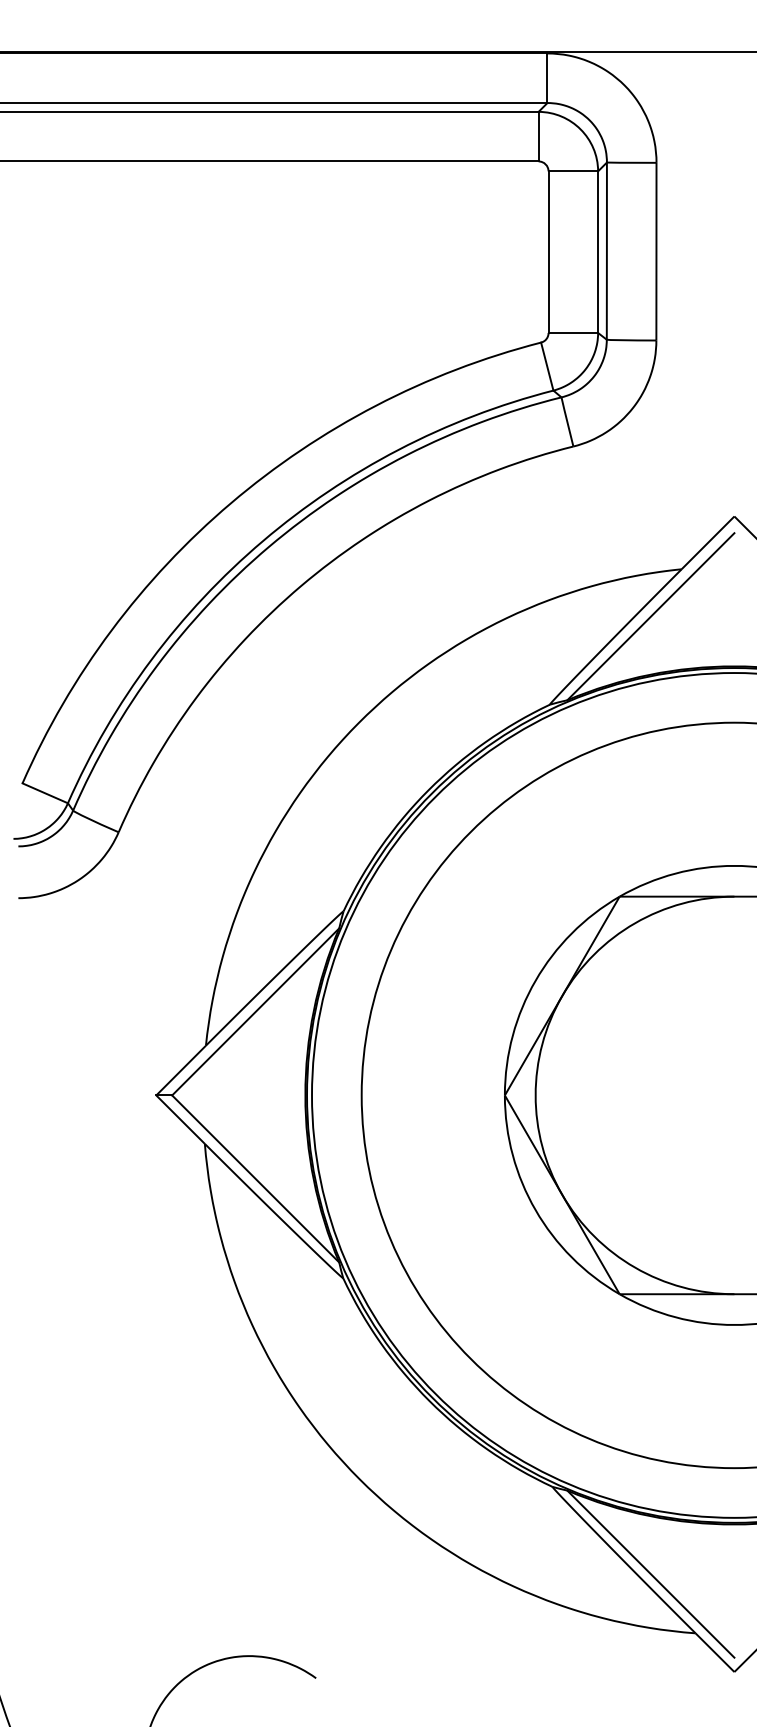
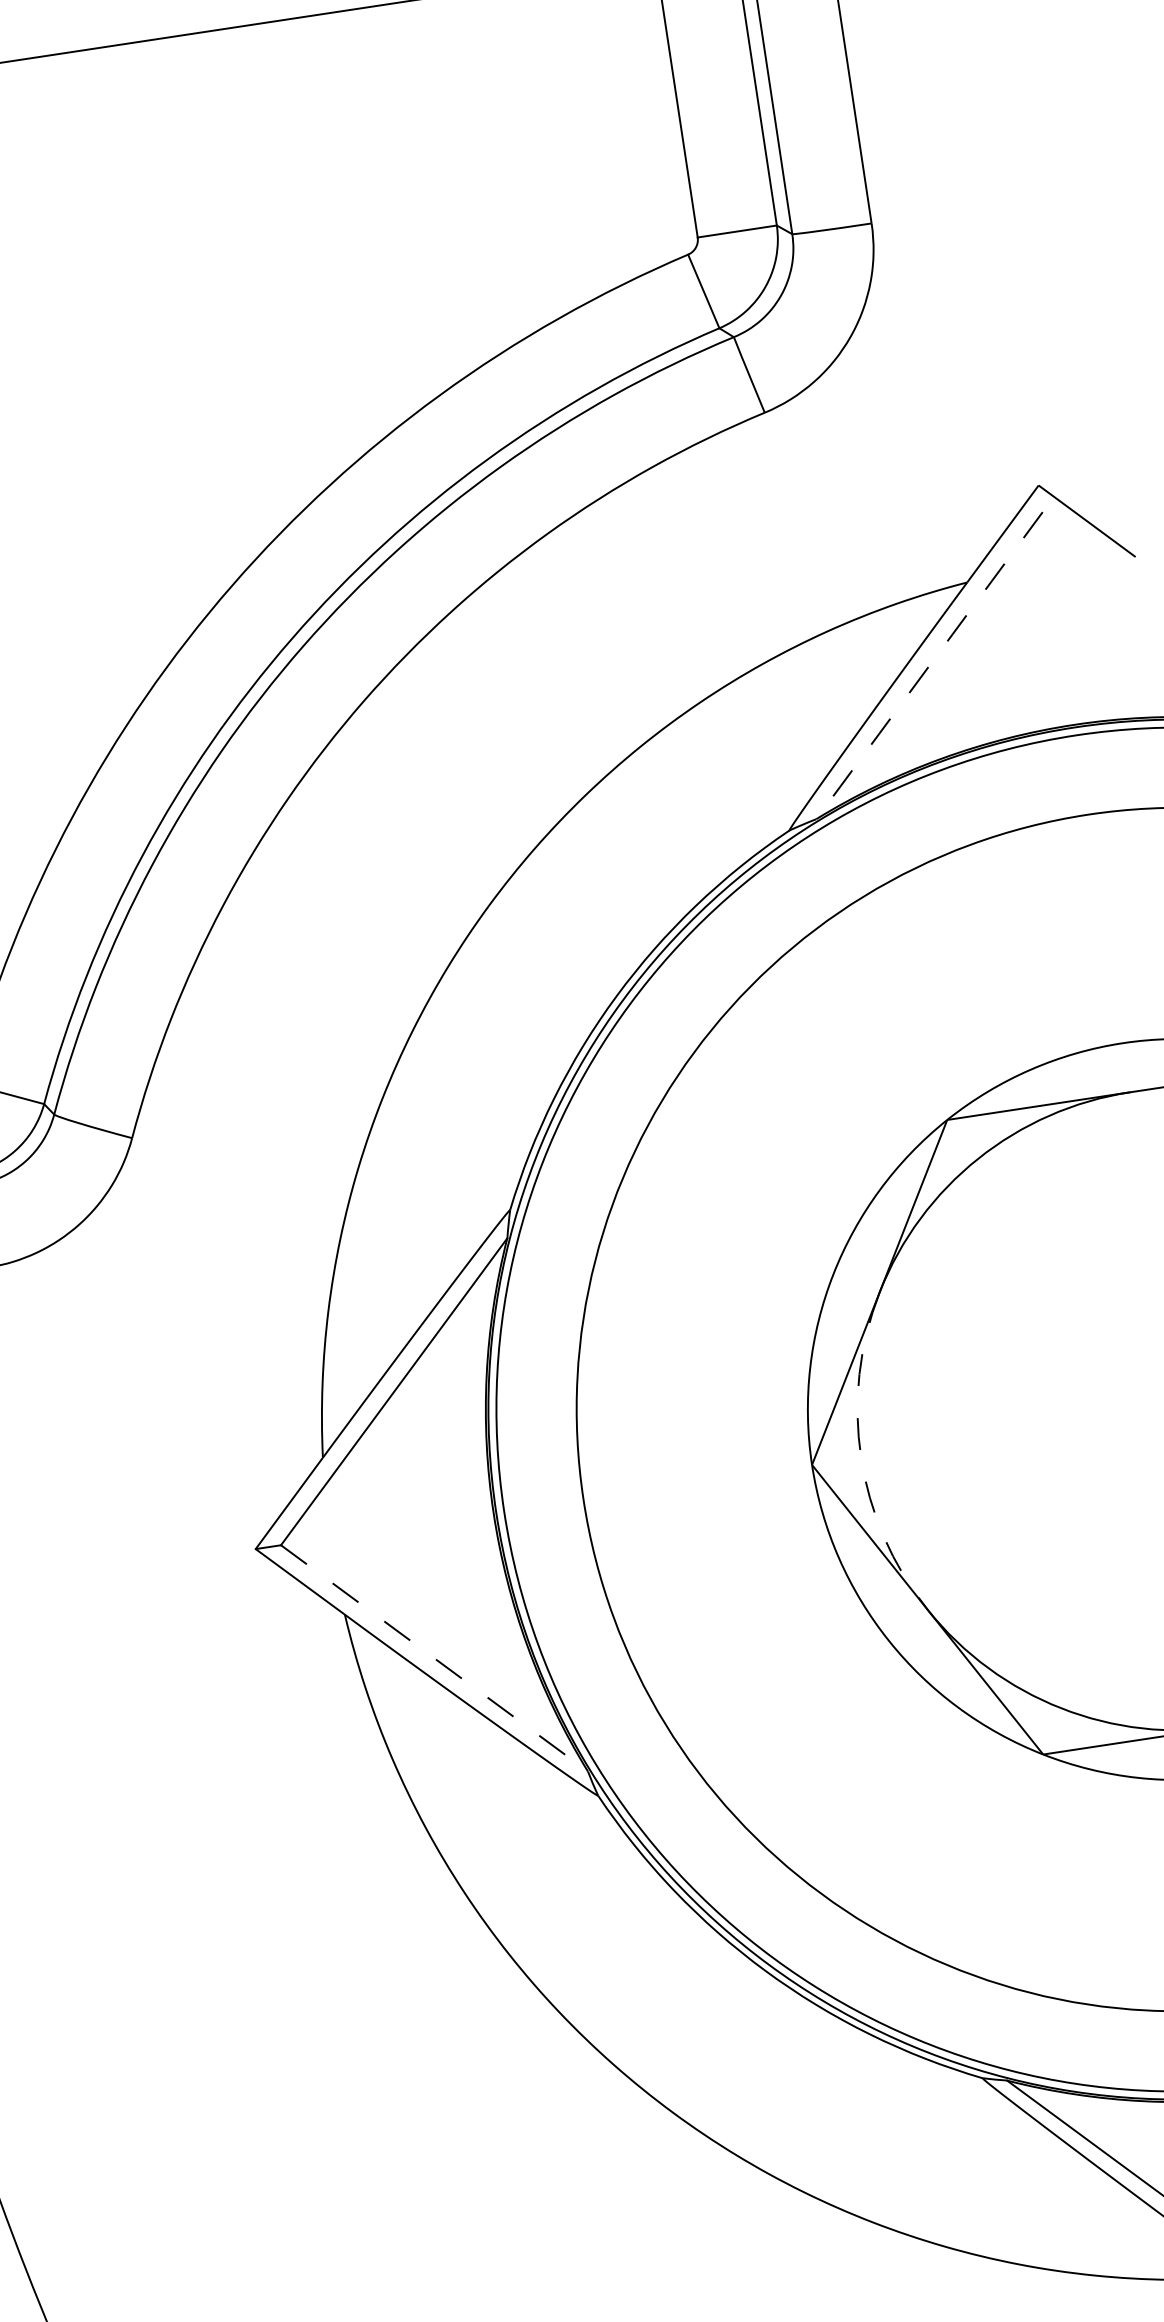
line: (650, 617) -> (929, 666), solid -> dashed
arc: (535, 1095) -> (860, 1457), solid -> dashed
line: (256, 1179) -> (435, 1659), solid -> dashed

